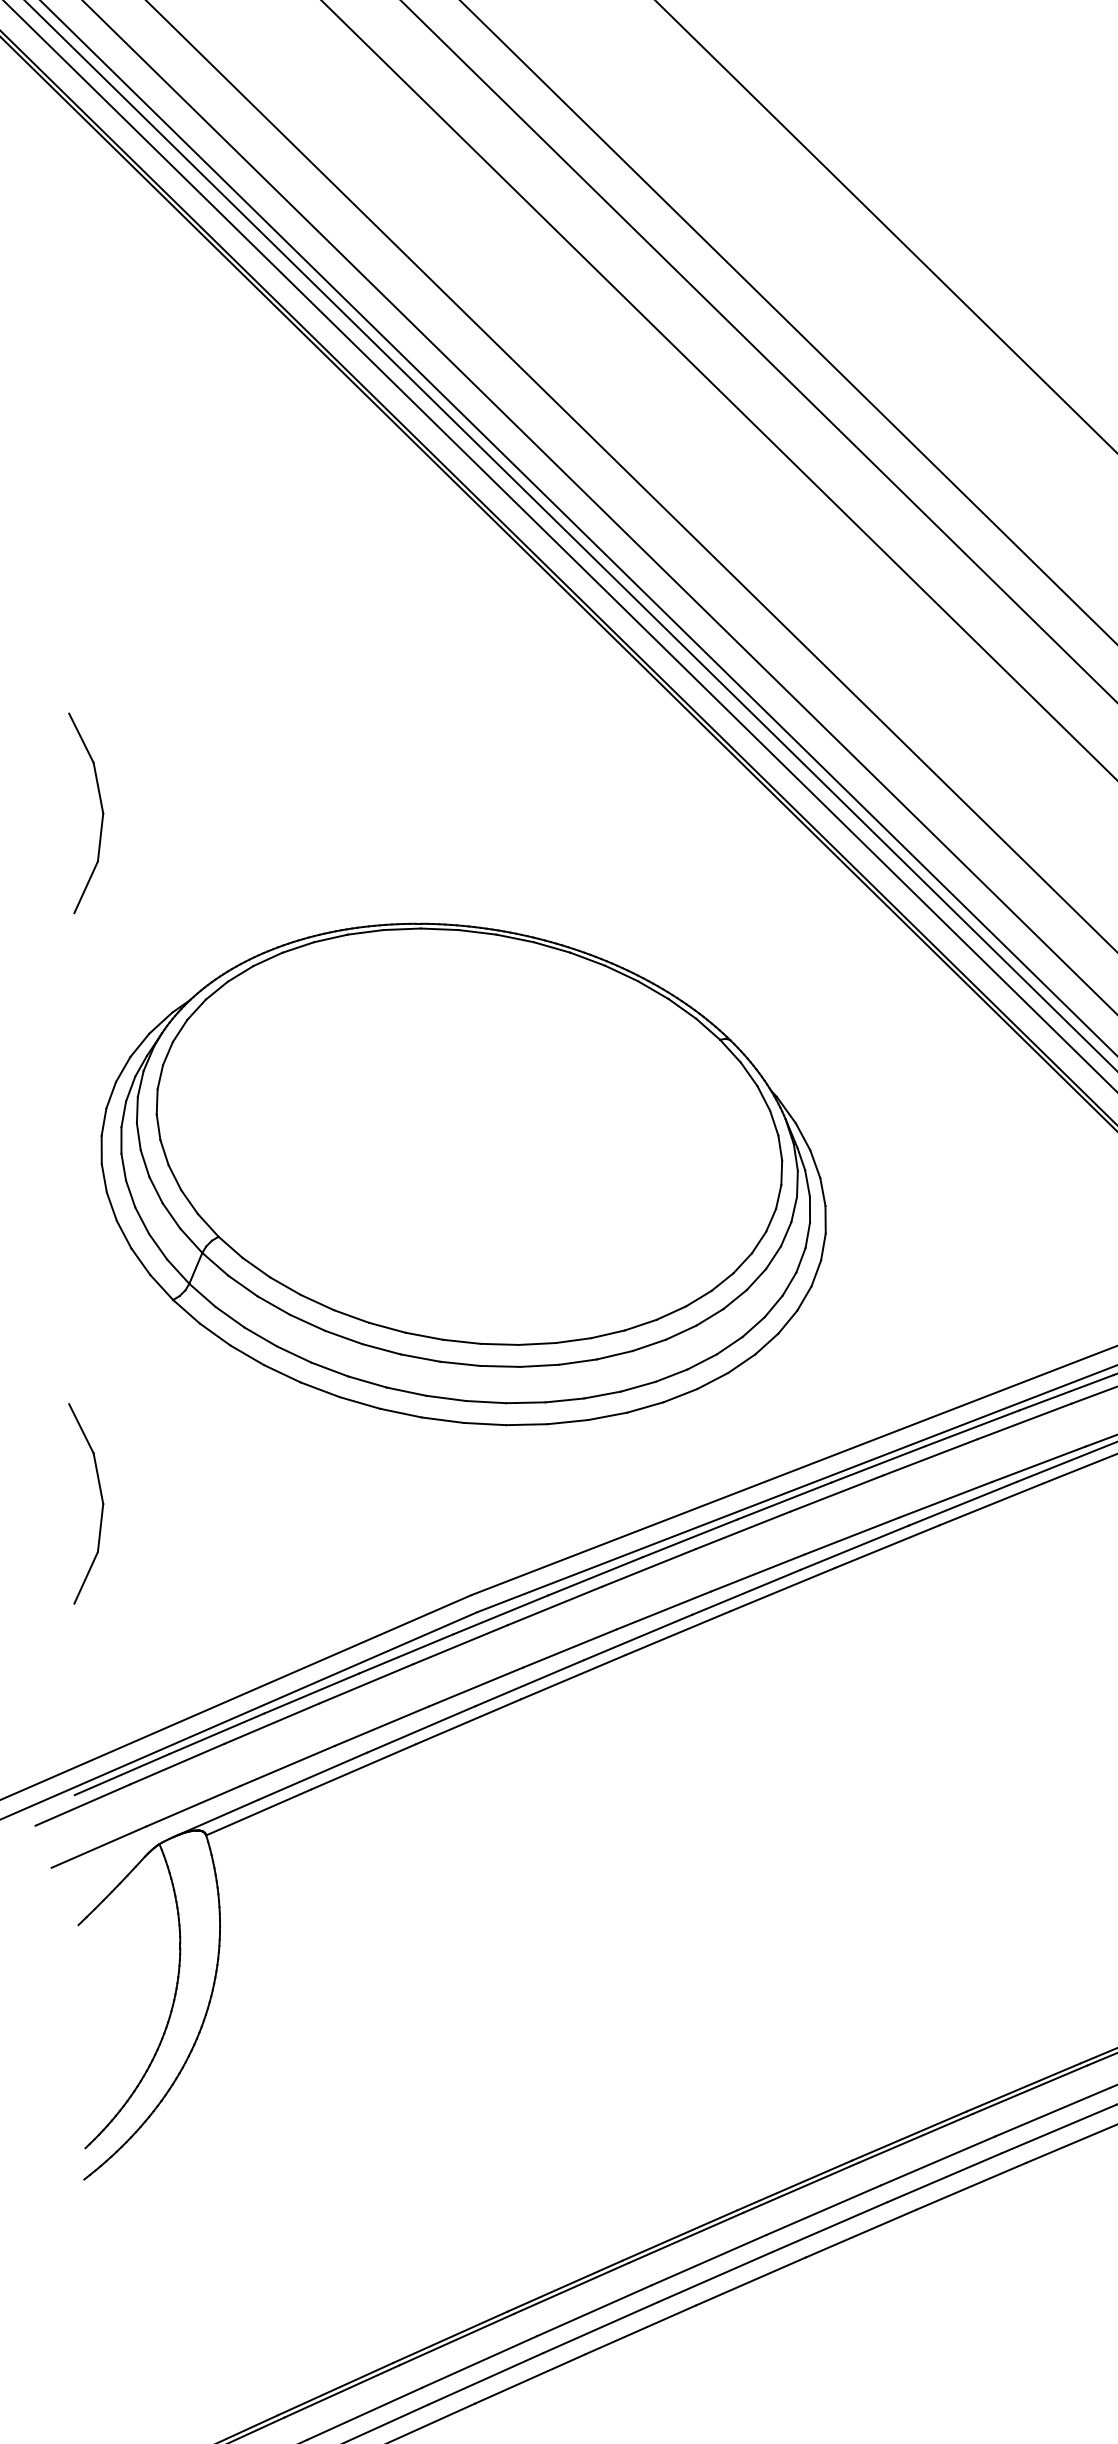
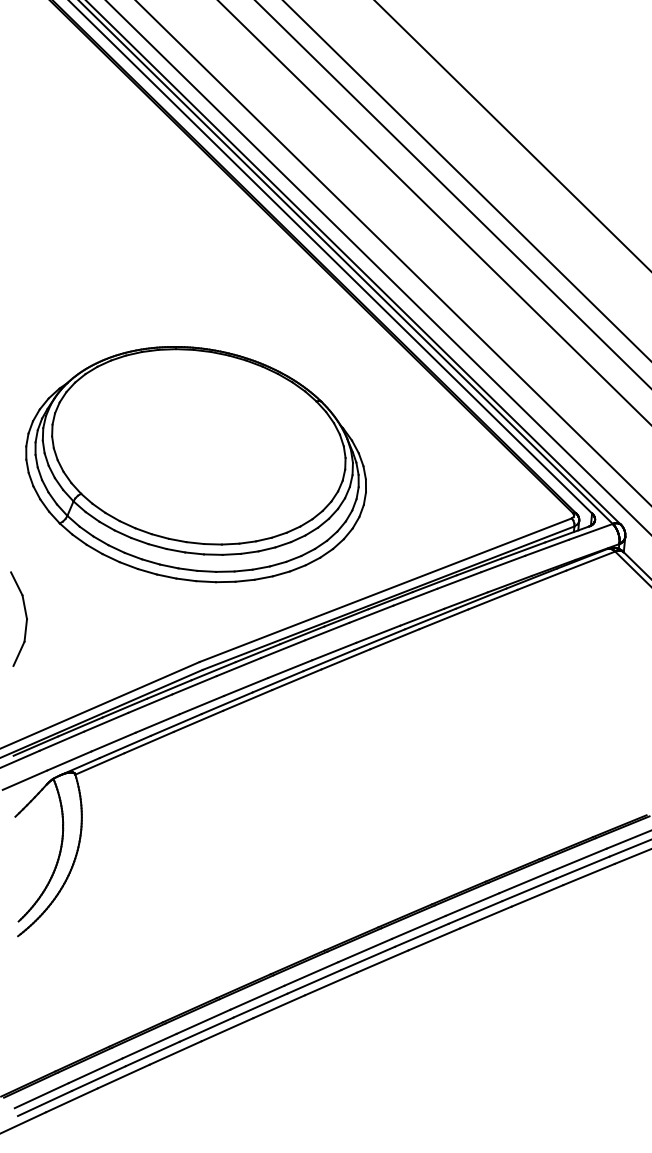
part: (99, 809) -> (25, 293), removed

